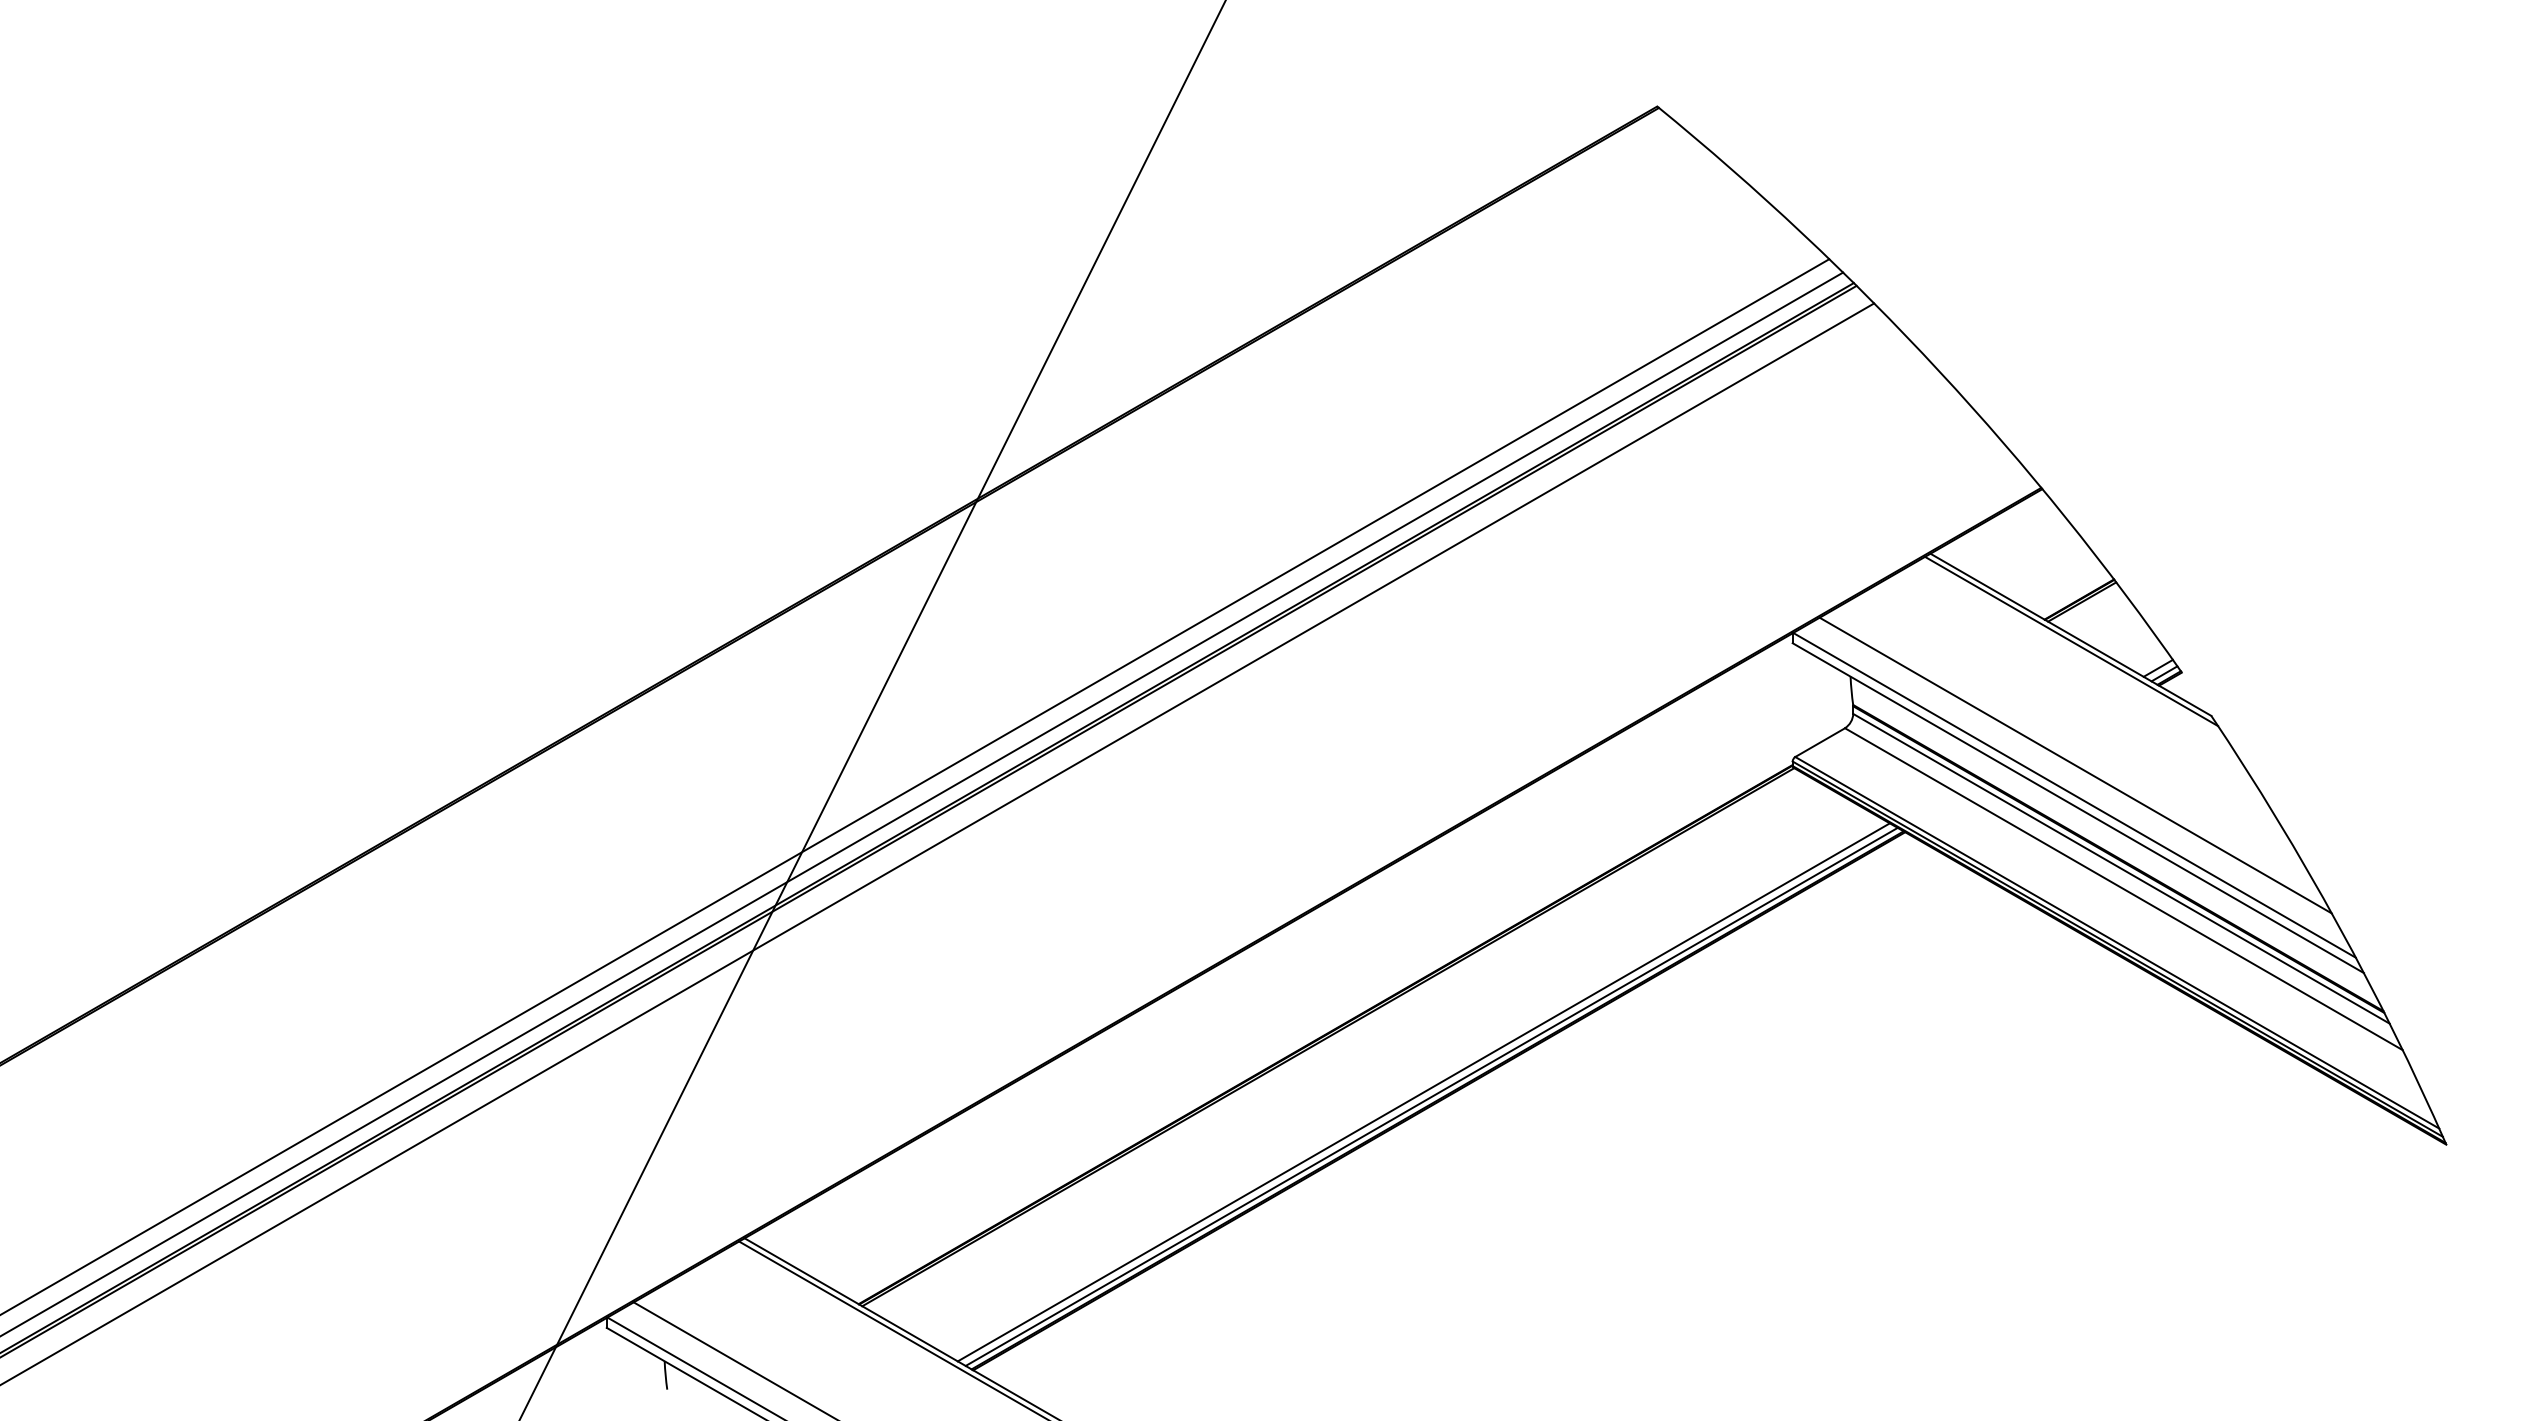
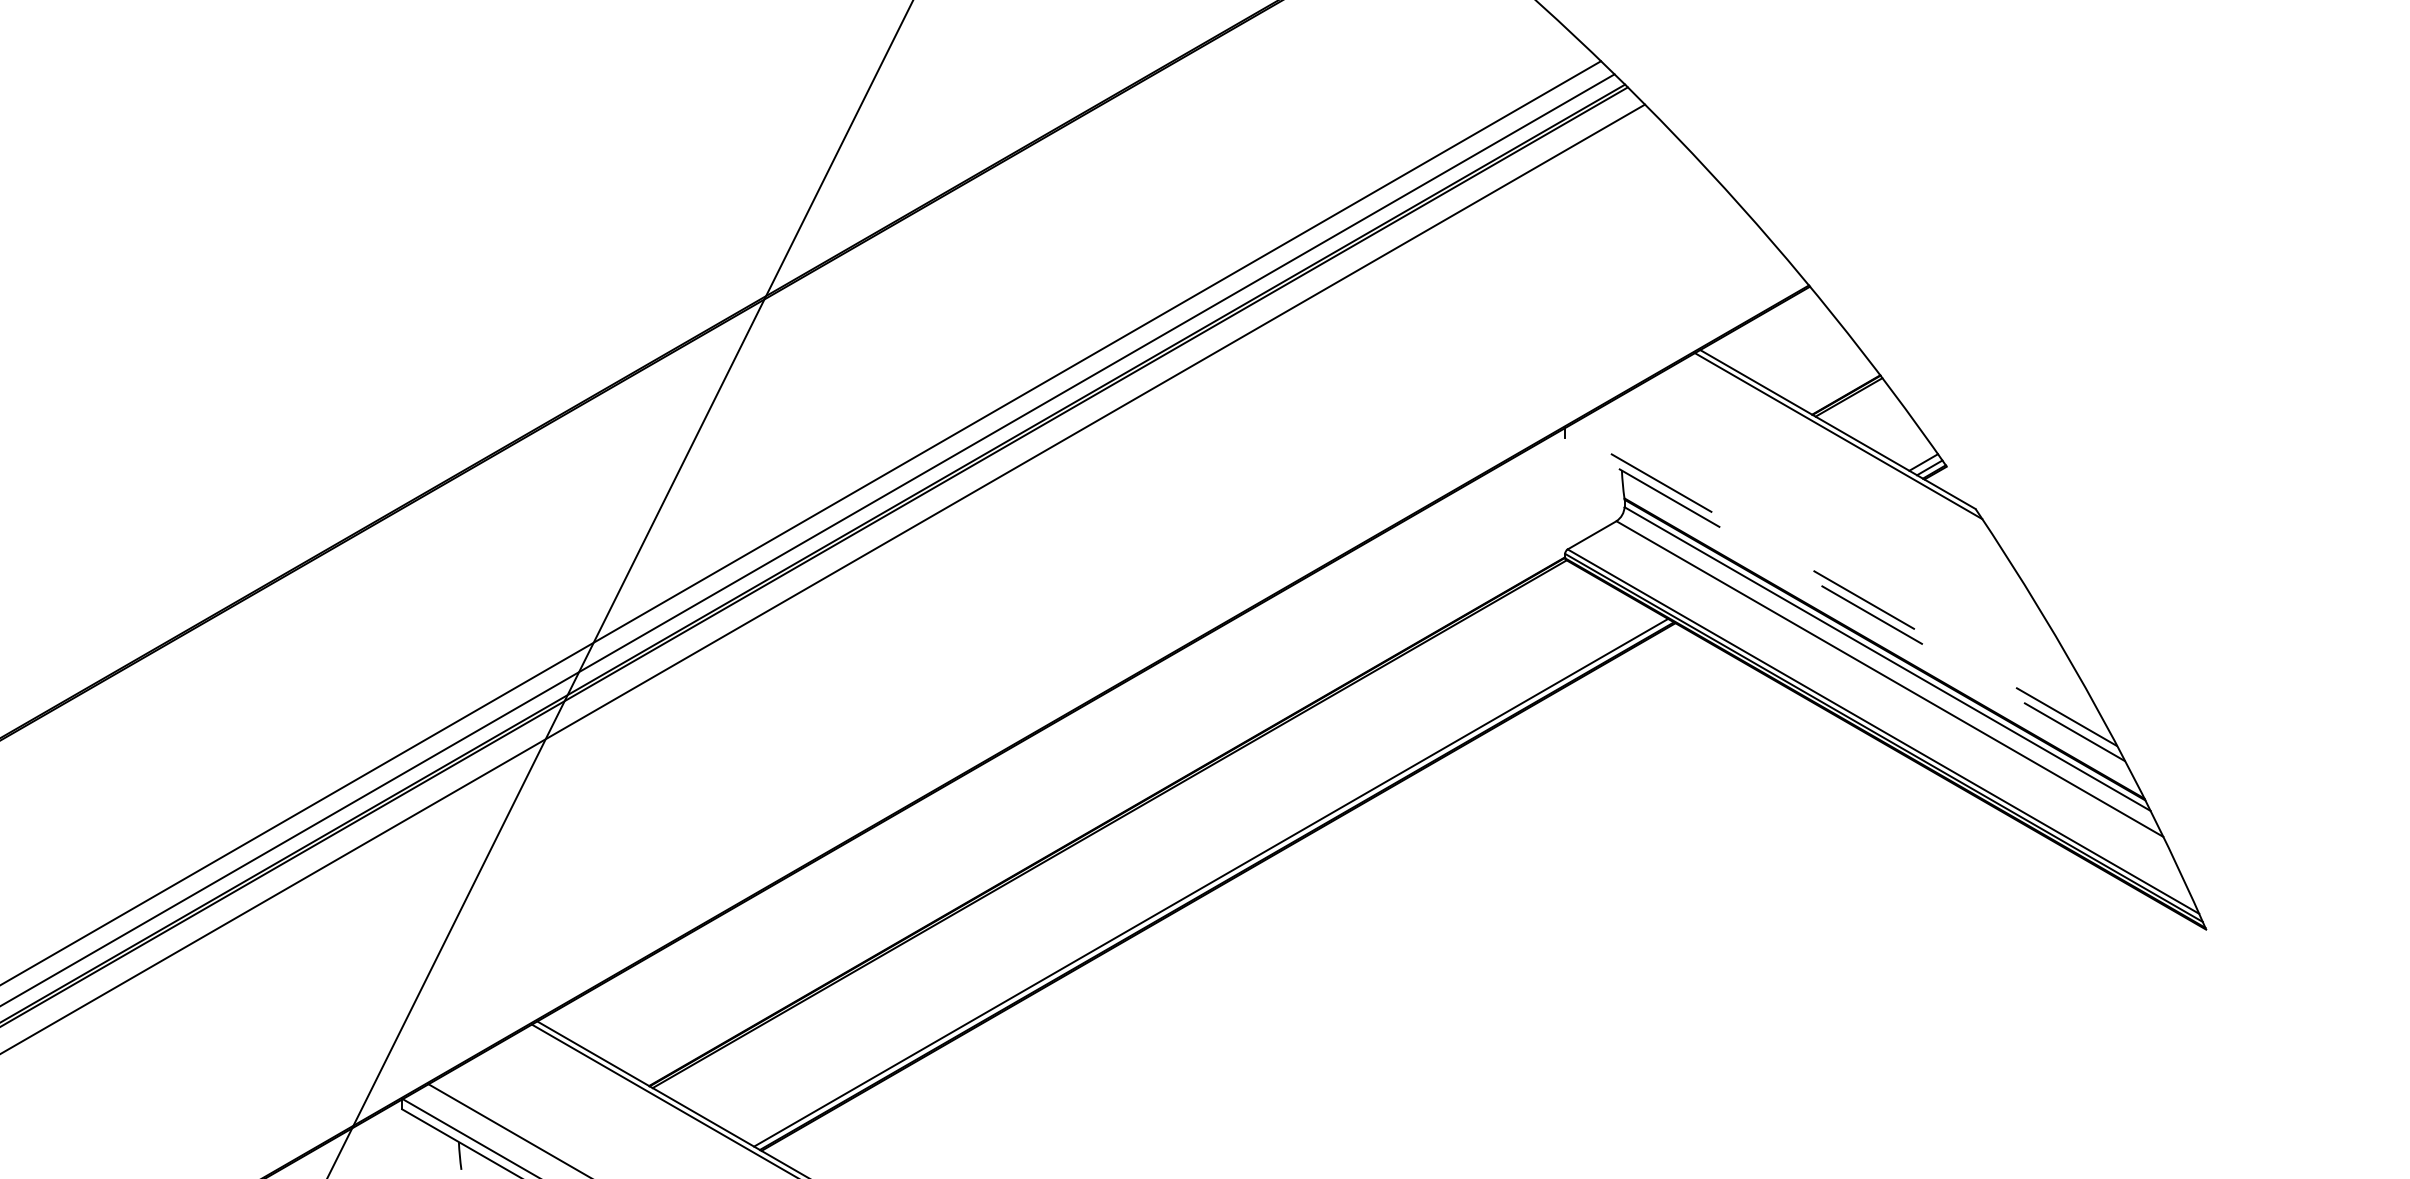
line: (2075, 765) -> (1842, 557), removed
line: (2074, 795) -> (1841, 587), solid -> dashed
line: (2078, 808) -> (1845, 599), solid -> dashed
line: (1423, 1092) -> (1203, 878), removed

